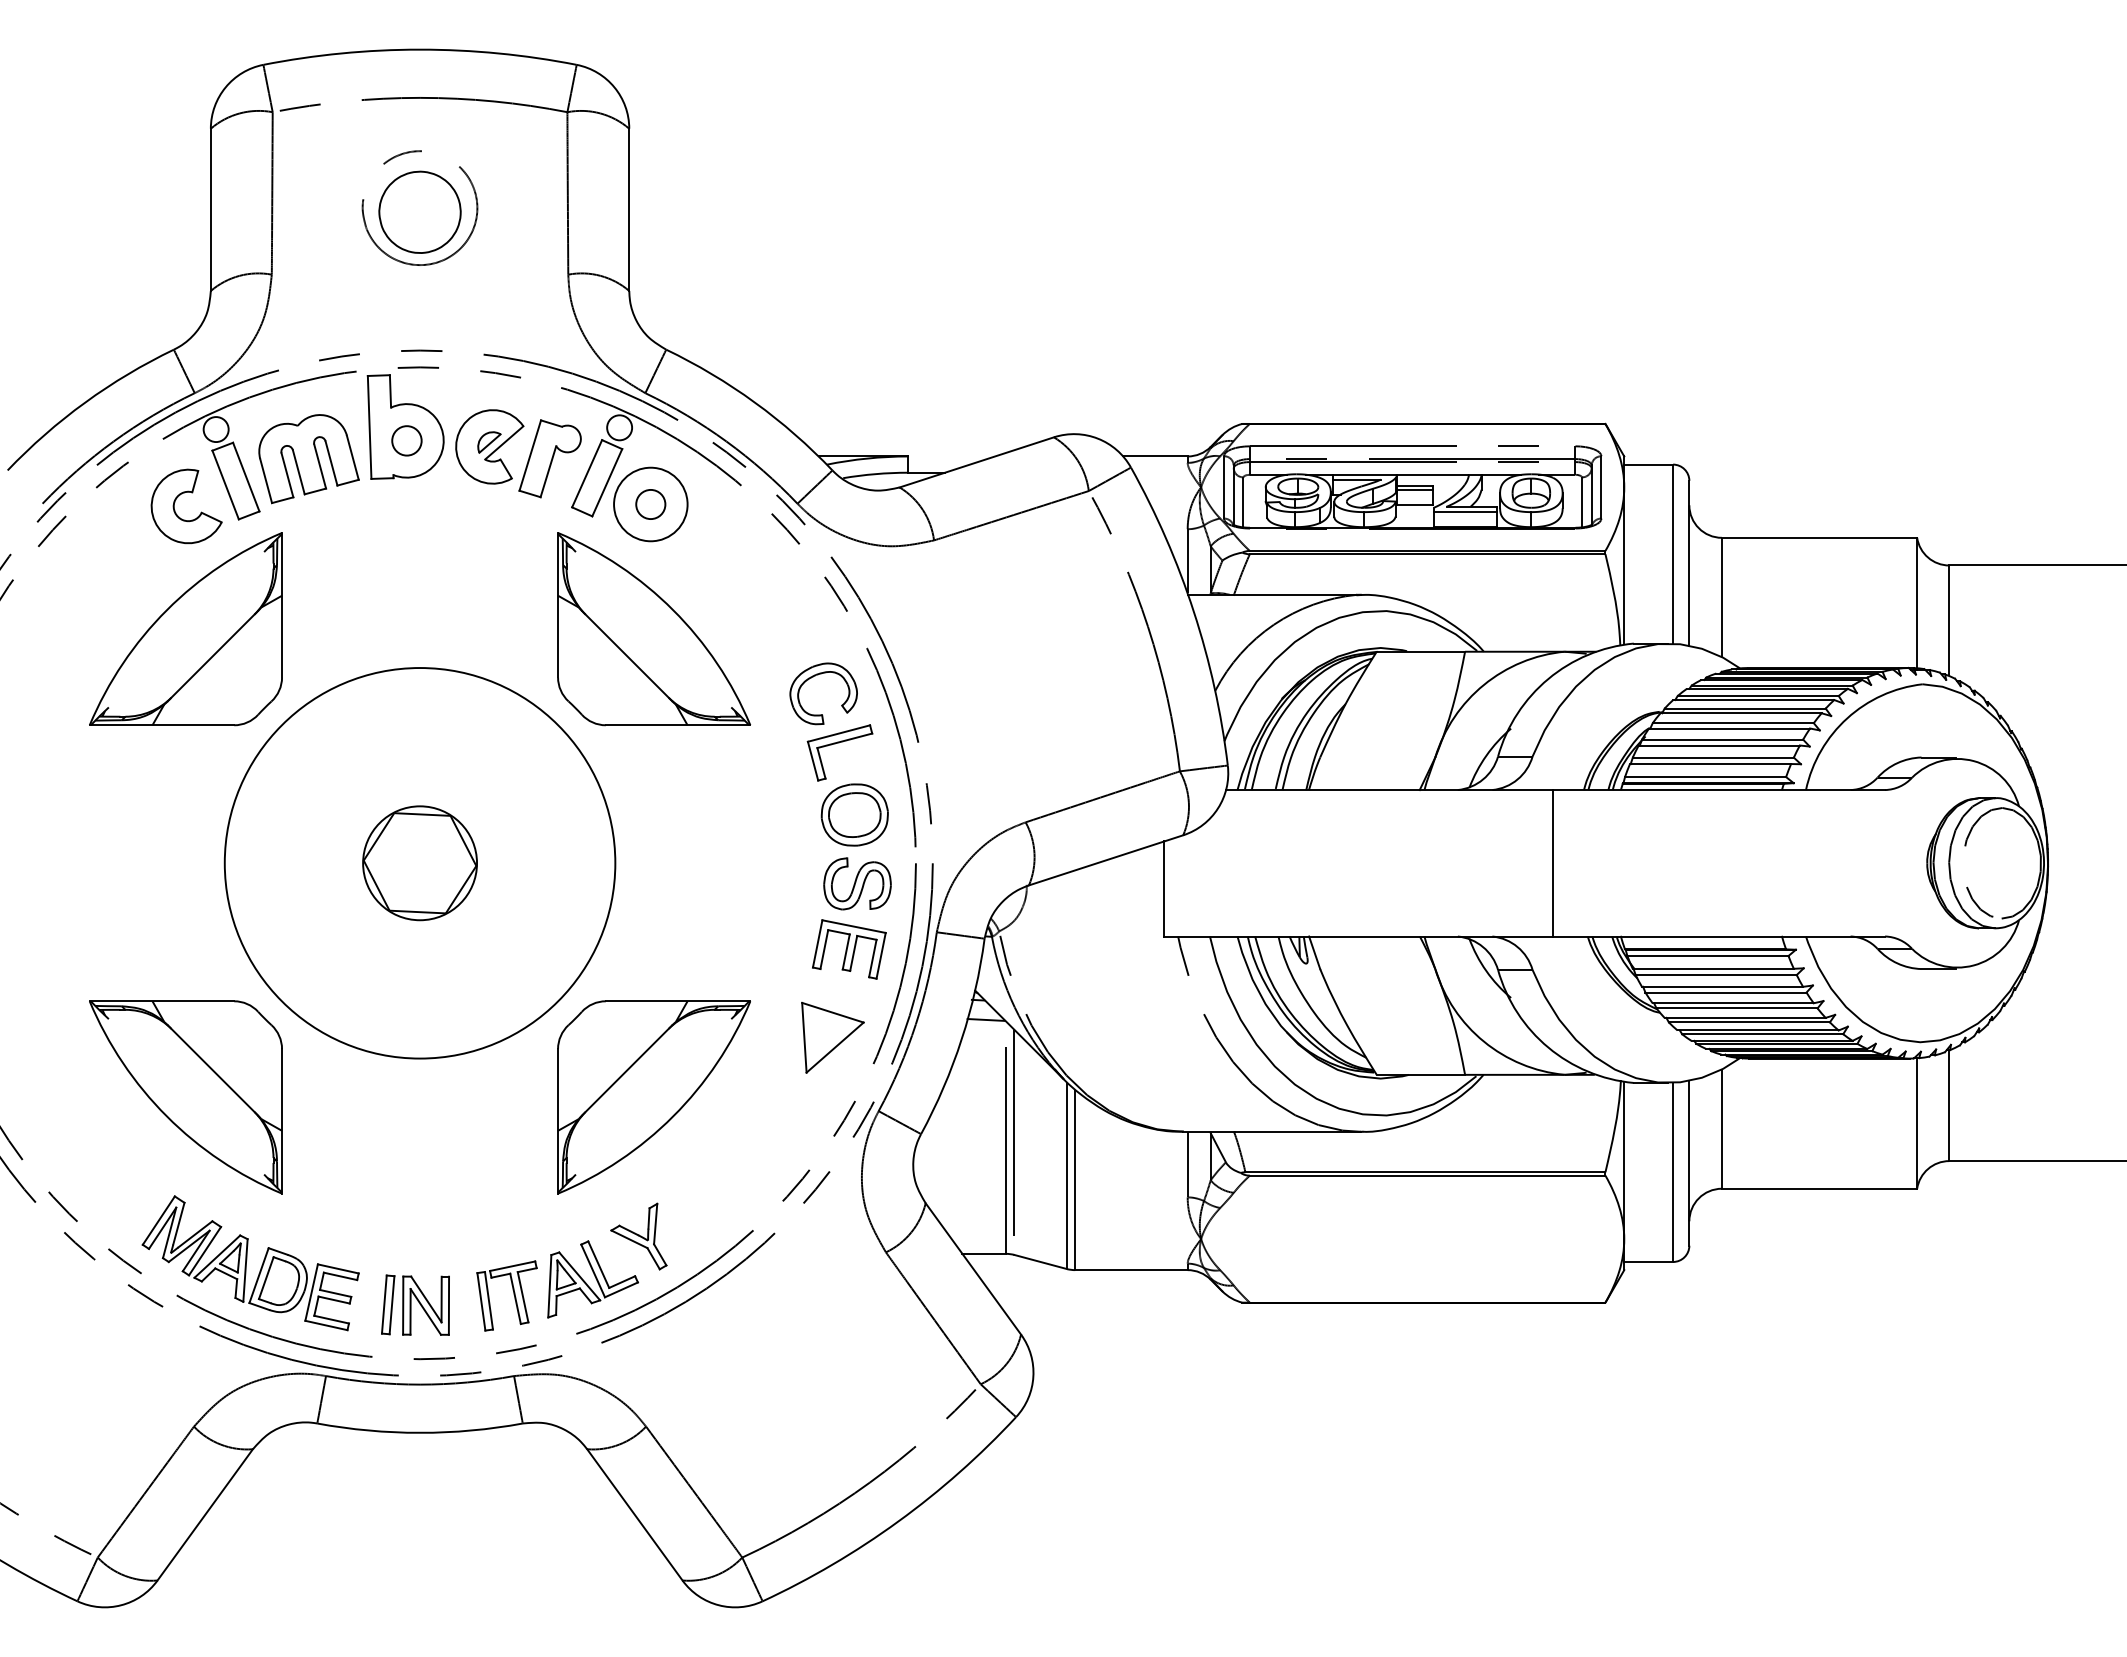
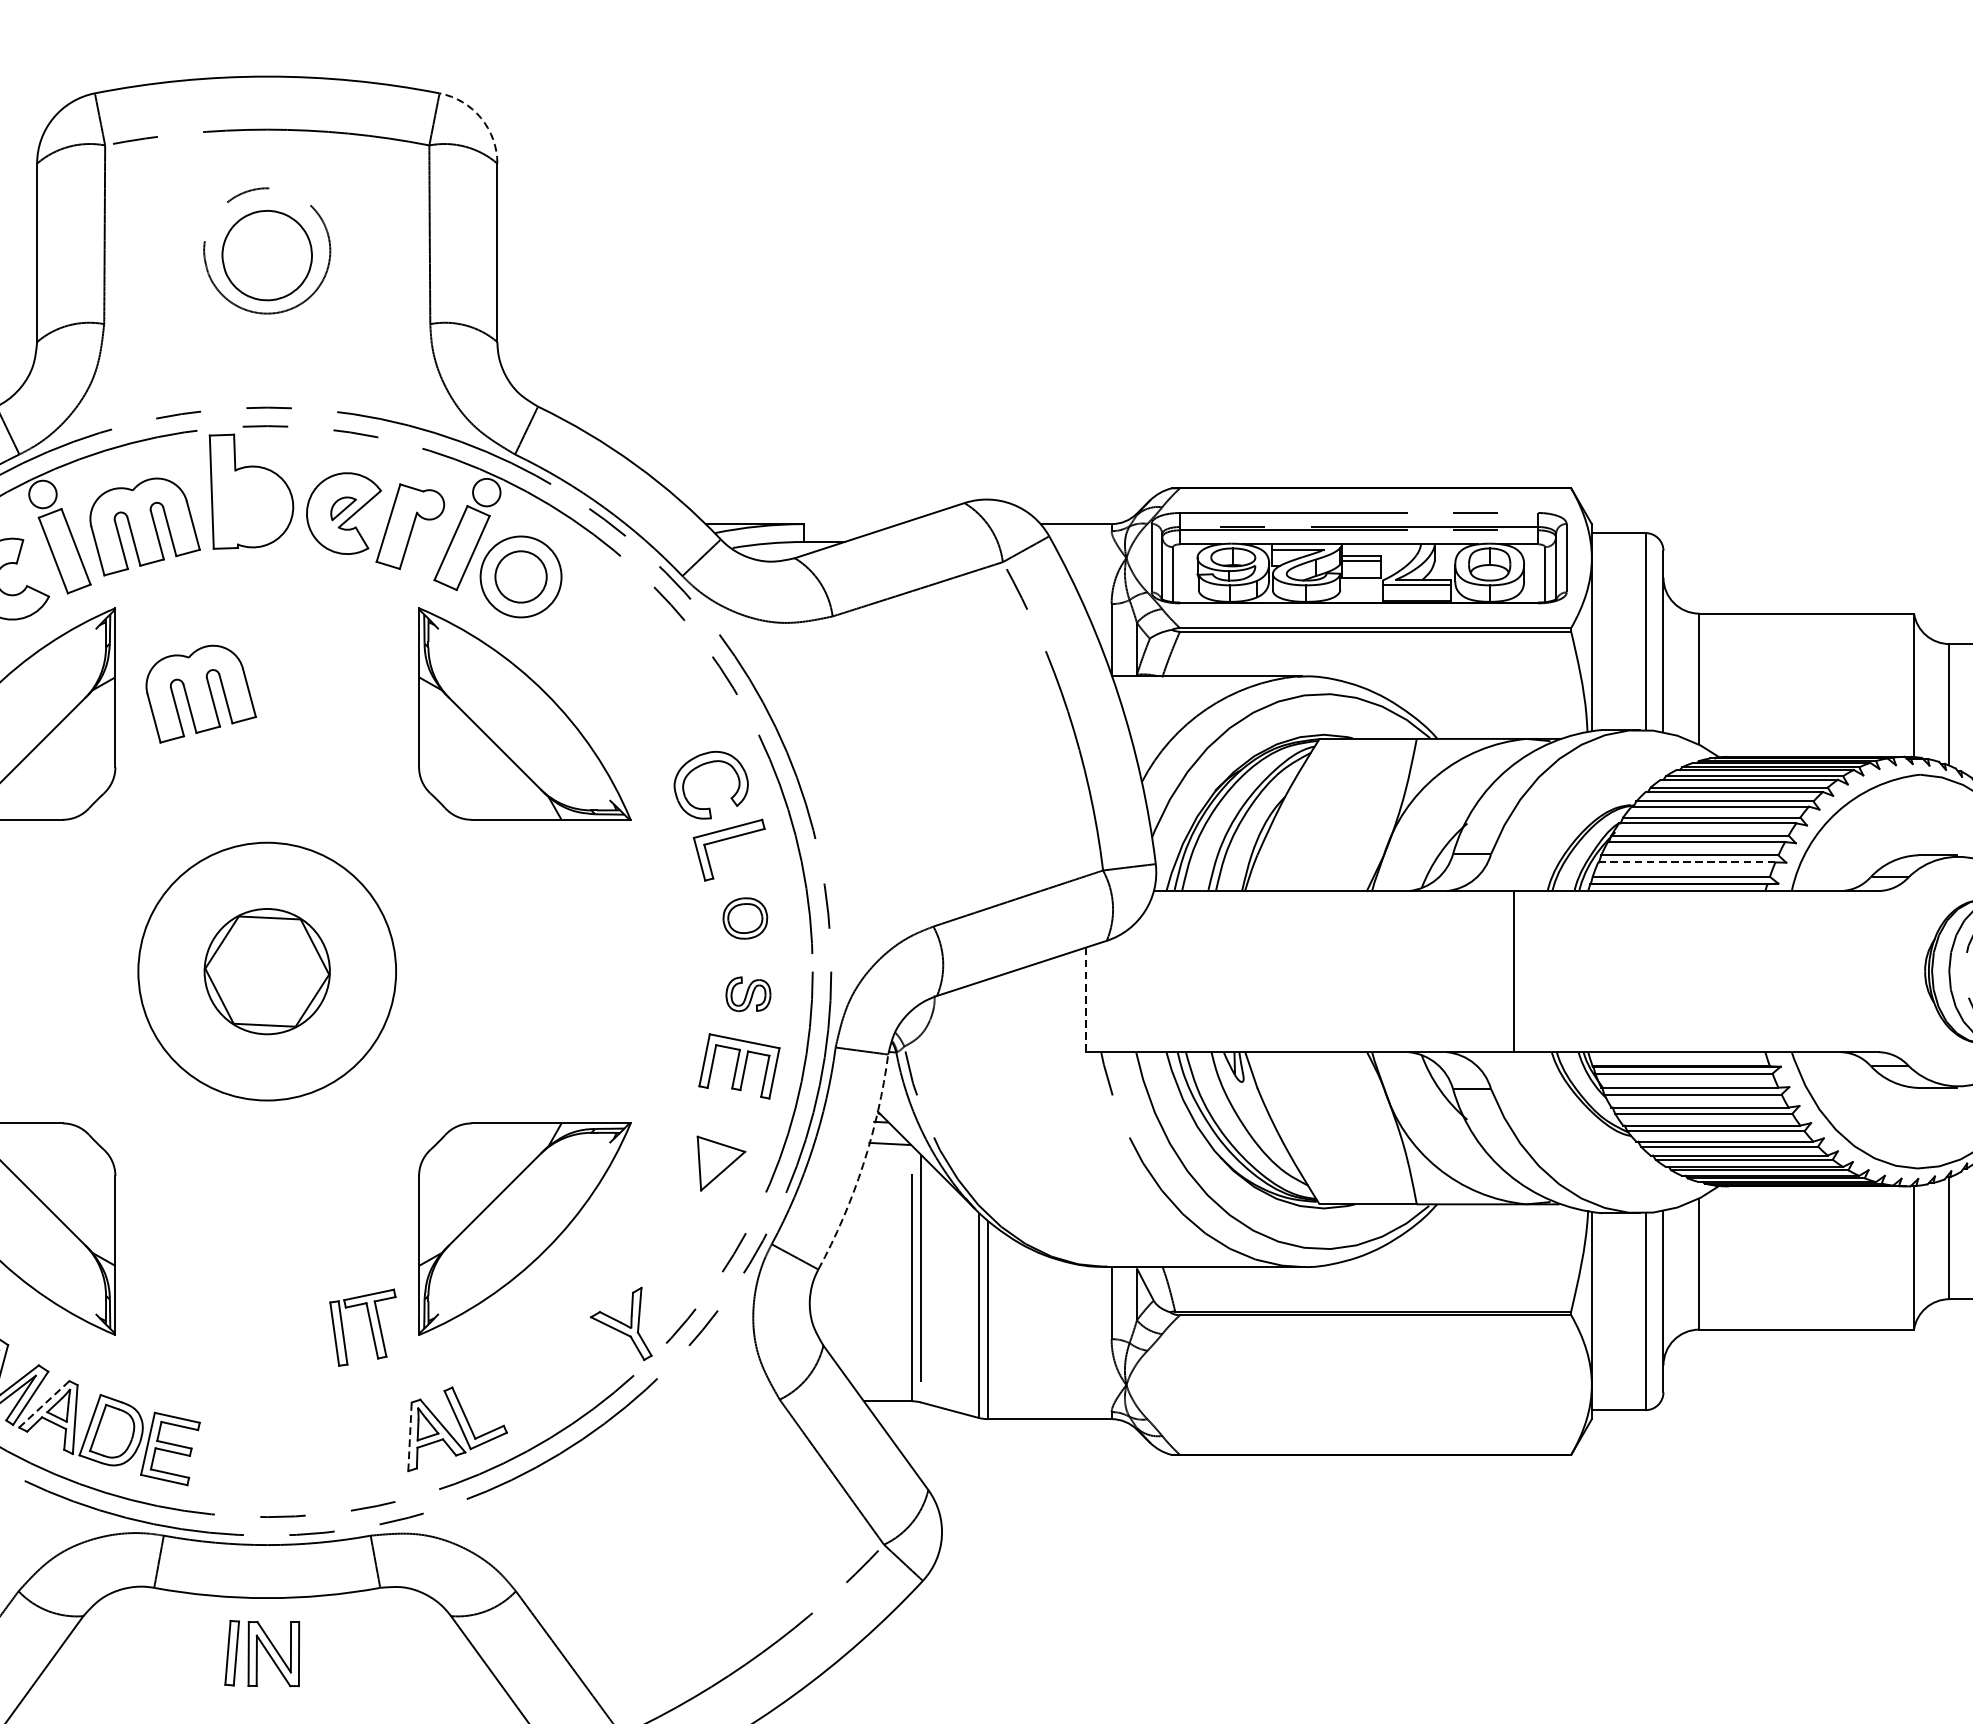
arc: (614, 87) -> (481, 118), solid -> dashed
circle: (406, 440) -> (252, 506), removed
circle: (650, 504) -> (520, 576), size x1.6
part: (359, 611) -> (200, 694), added
line: (1710, 764) -> (1686, 862), solid -> dashed
part: (854, 814) -> (745, 917), size x0.6
circle: (419, 863) -> (266, 971), size x0.6
part: (857, 883) -> (748, 993), size x0.6
line: (1164, 888) -> (1086, 999), solid -> dashed
part: (832, 1037) -> (720, 1163), size x0.7
arc: (961, 1039) -> (862, 1165), solid -> dashed
part: (638, 1236) -> (620, 1323), moved
line: (217, 1256) -> (44, 1404), solid -> dashed
line: (549, 1285) -> (409, 1436), solid -> dashed
part: (513, 1294) -> (370, 1326), moved
part: (415, 1304) -> (262, 1652), moved

